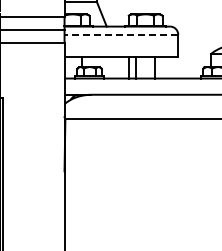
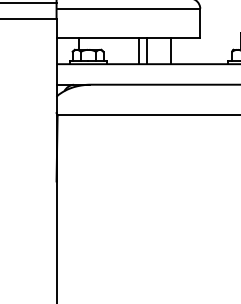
line: (121, 34) -> (128, 8), dashed -> solid

